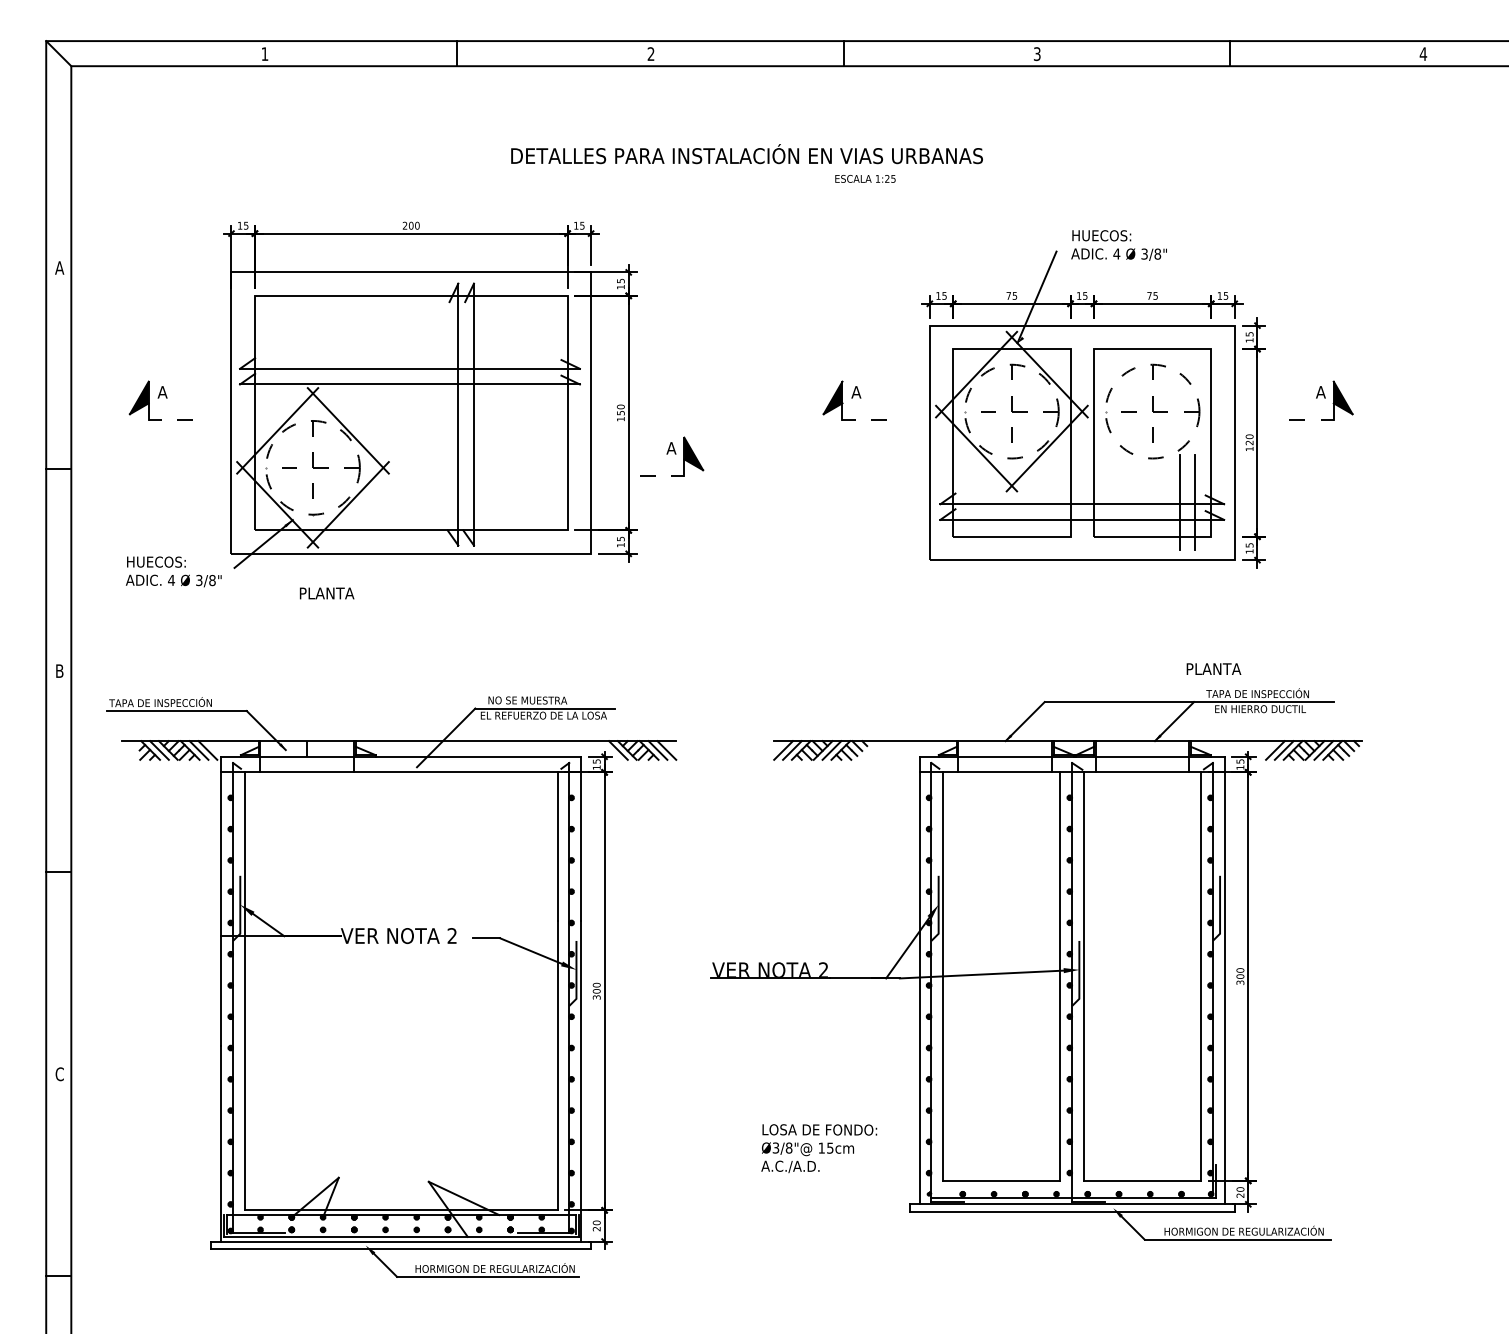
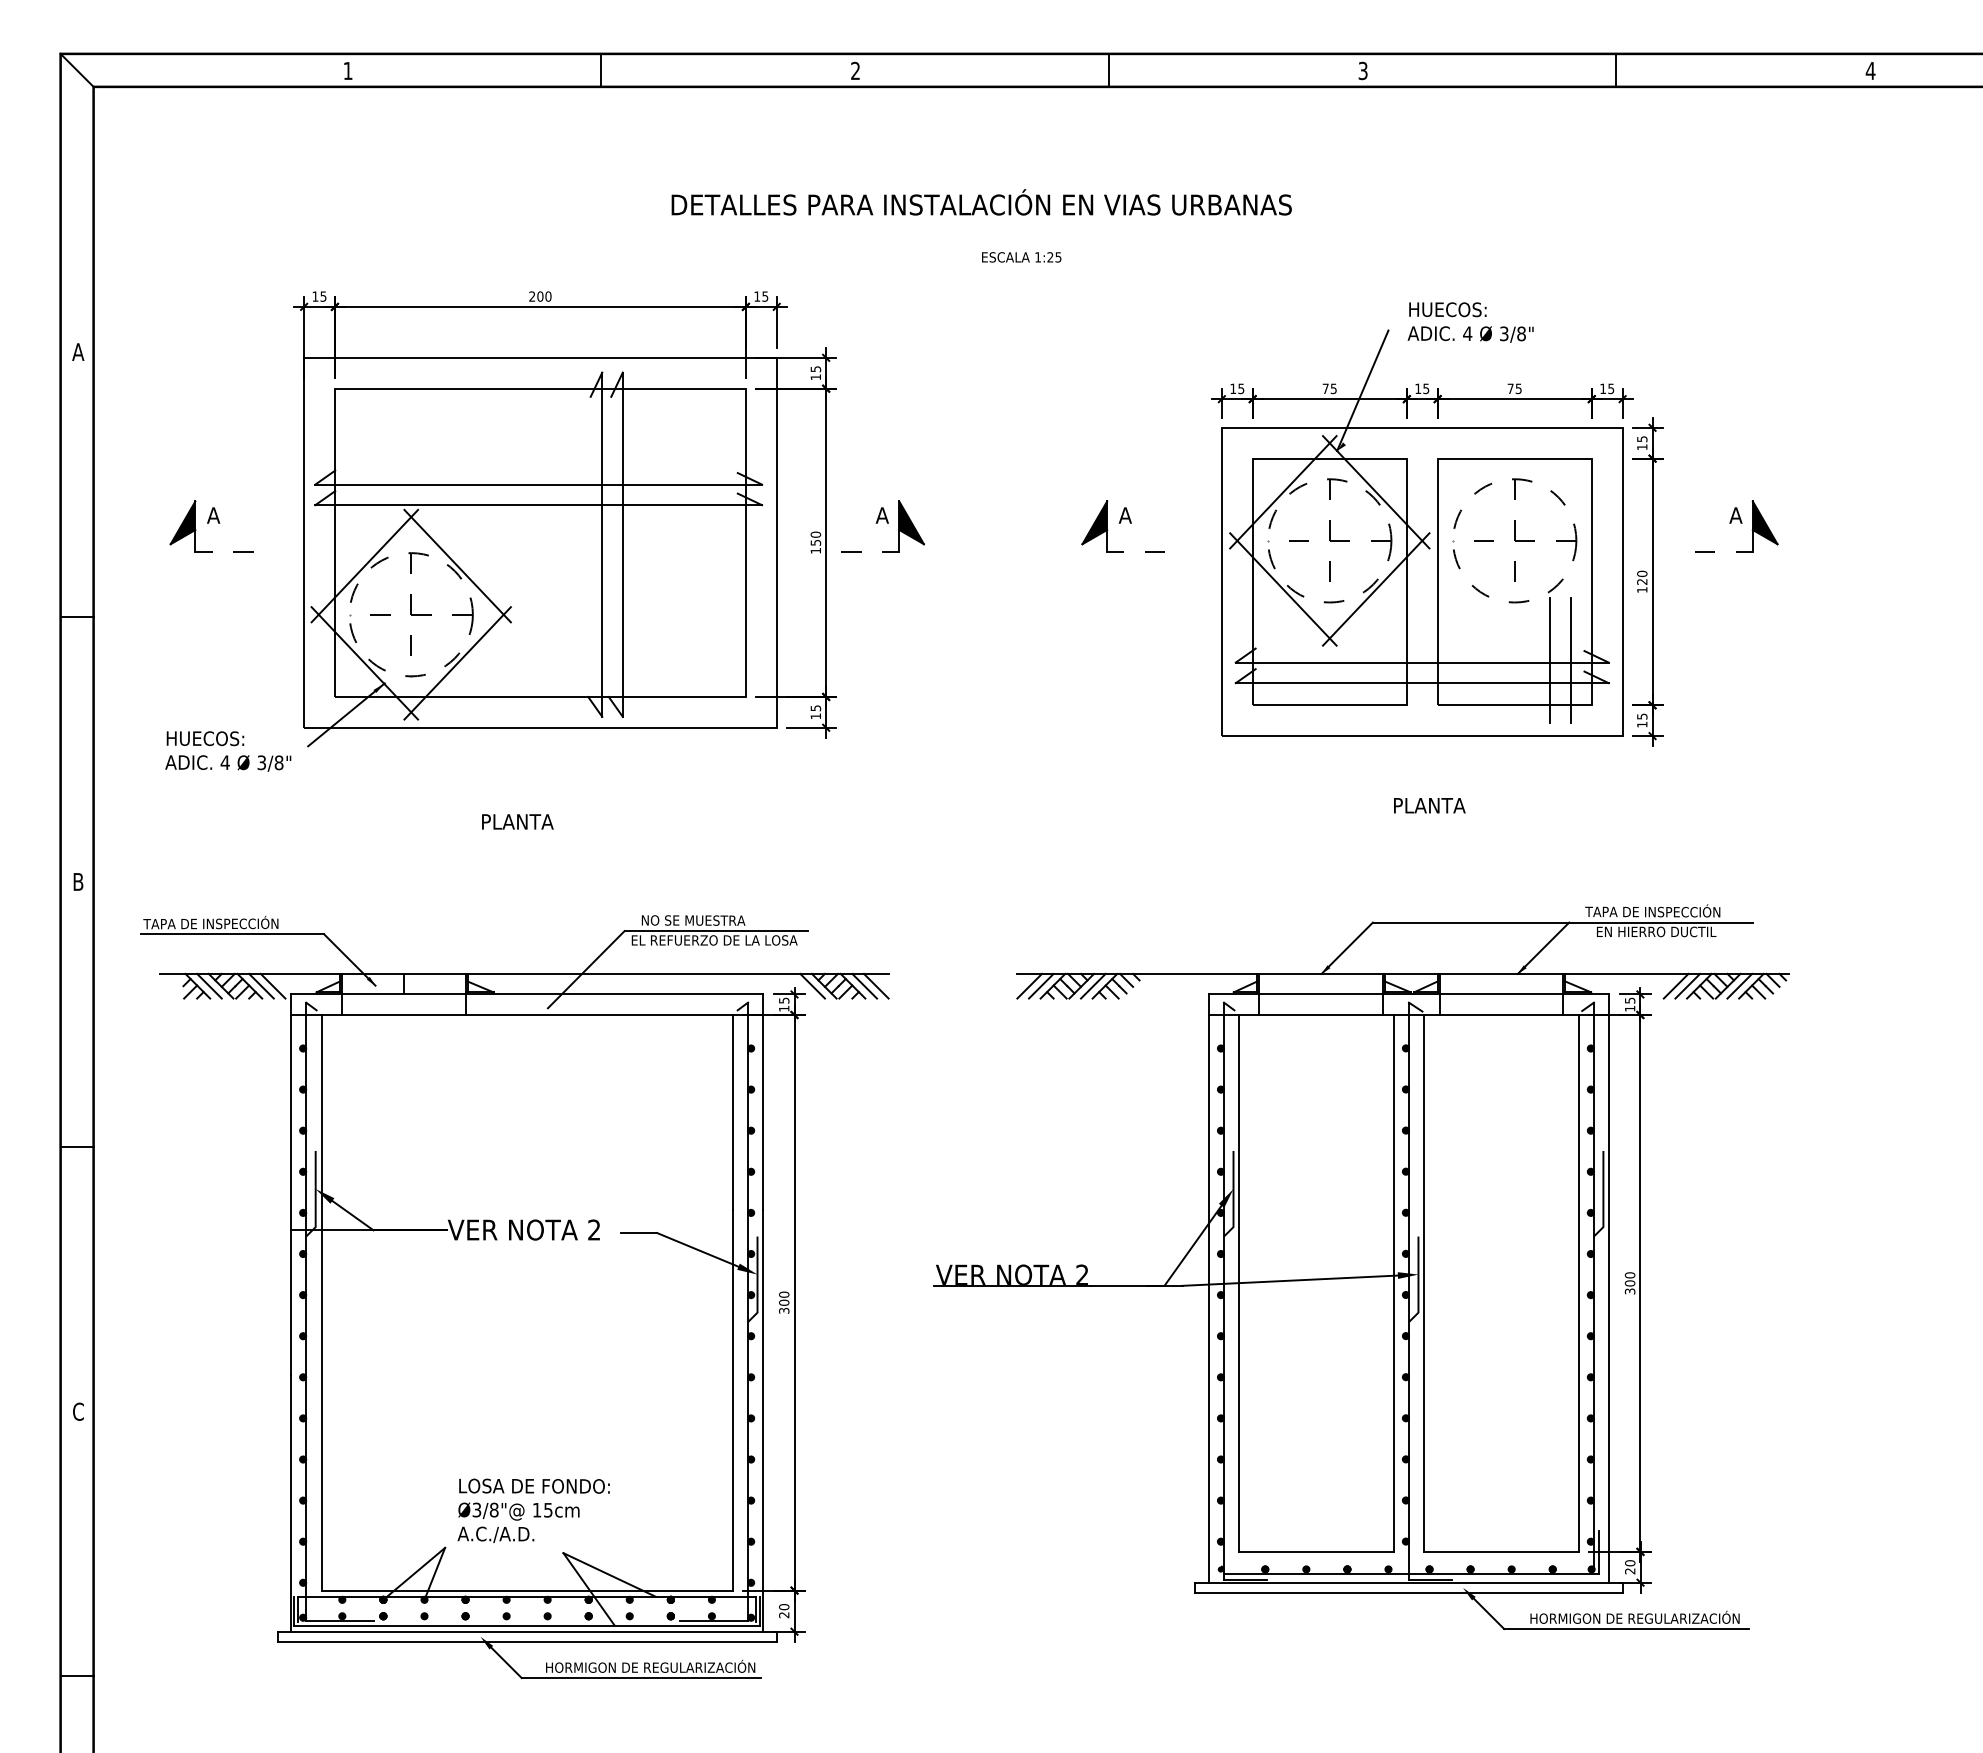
text: (865, 178) -> (1021, 256), moved
part: (672, 456) -> (883, 526), moved
text: (326, 593) -> (517, 821), moved
text: (1213, 668) -> (1429, 804), moved
text: (819, 1148) -> (534, 1510), moved

